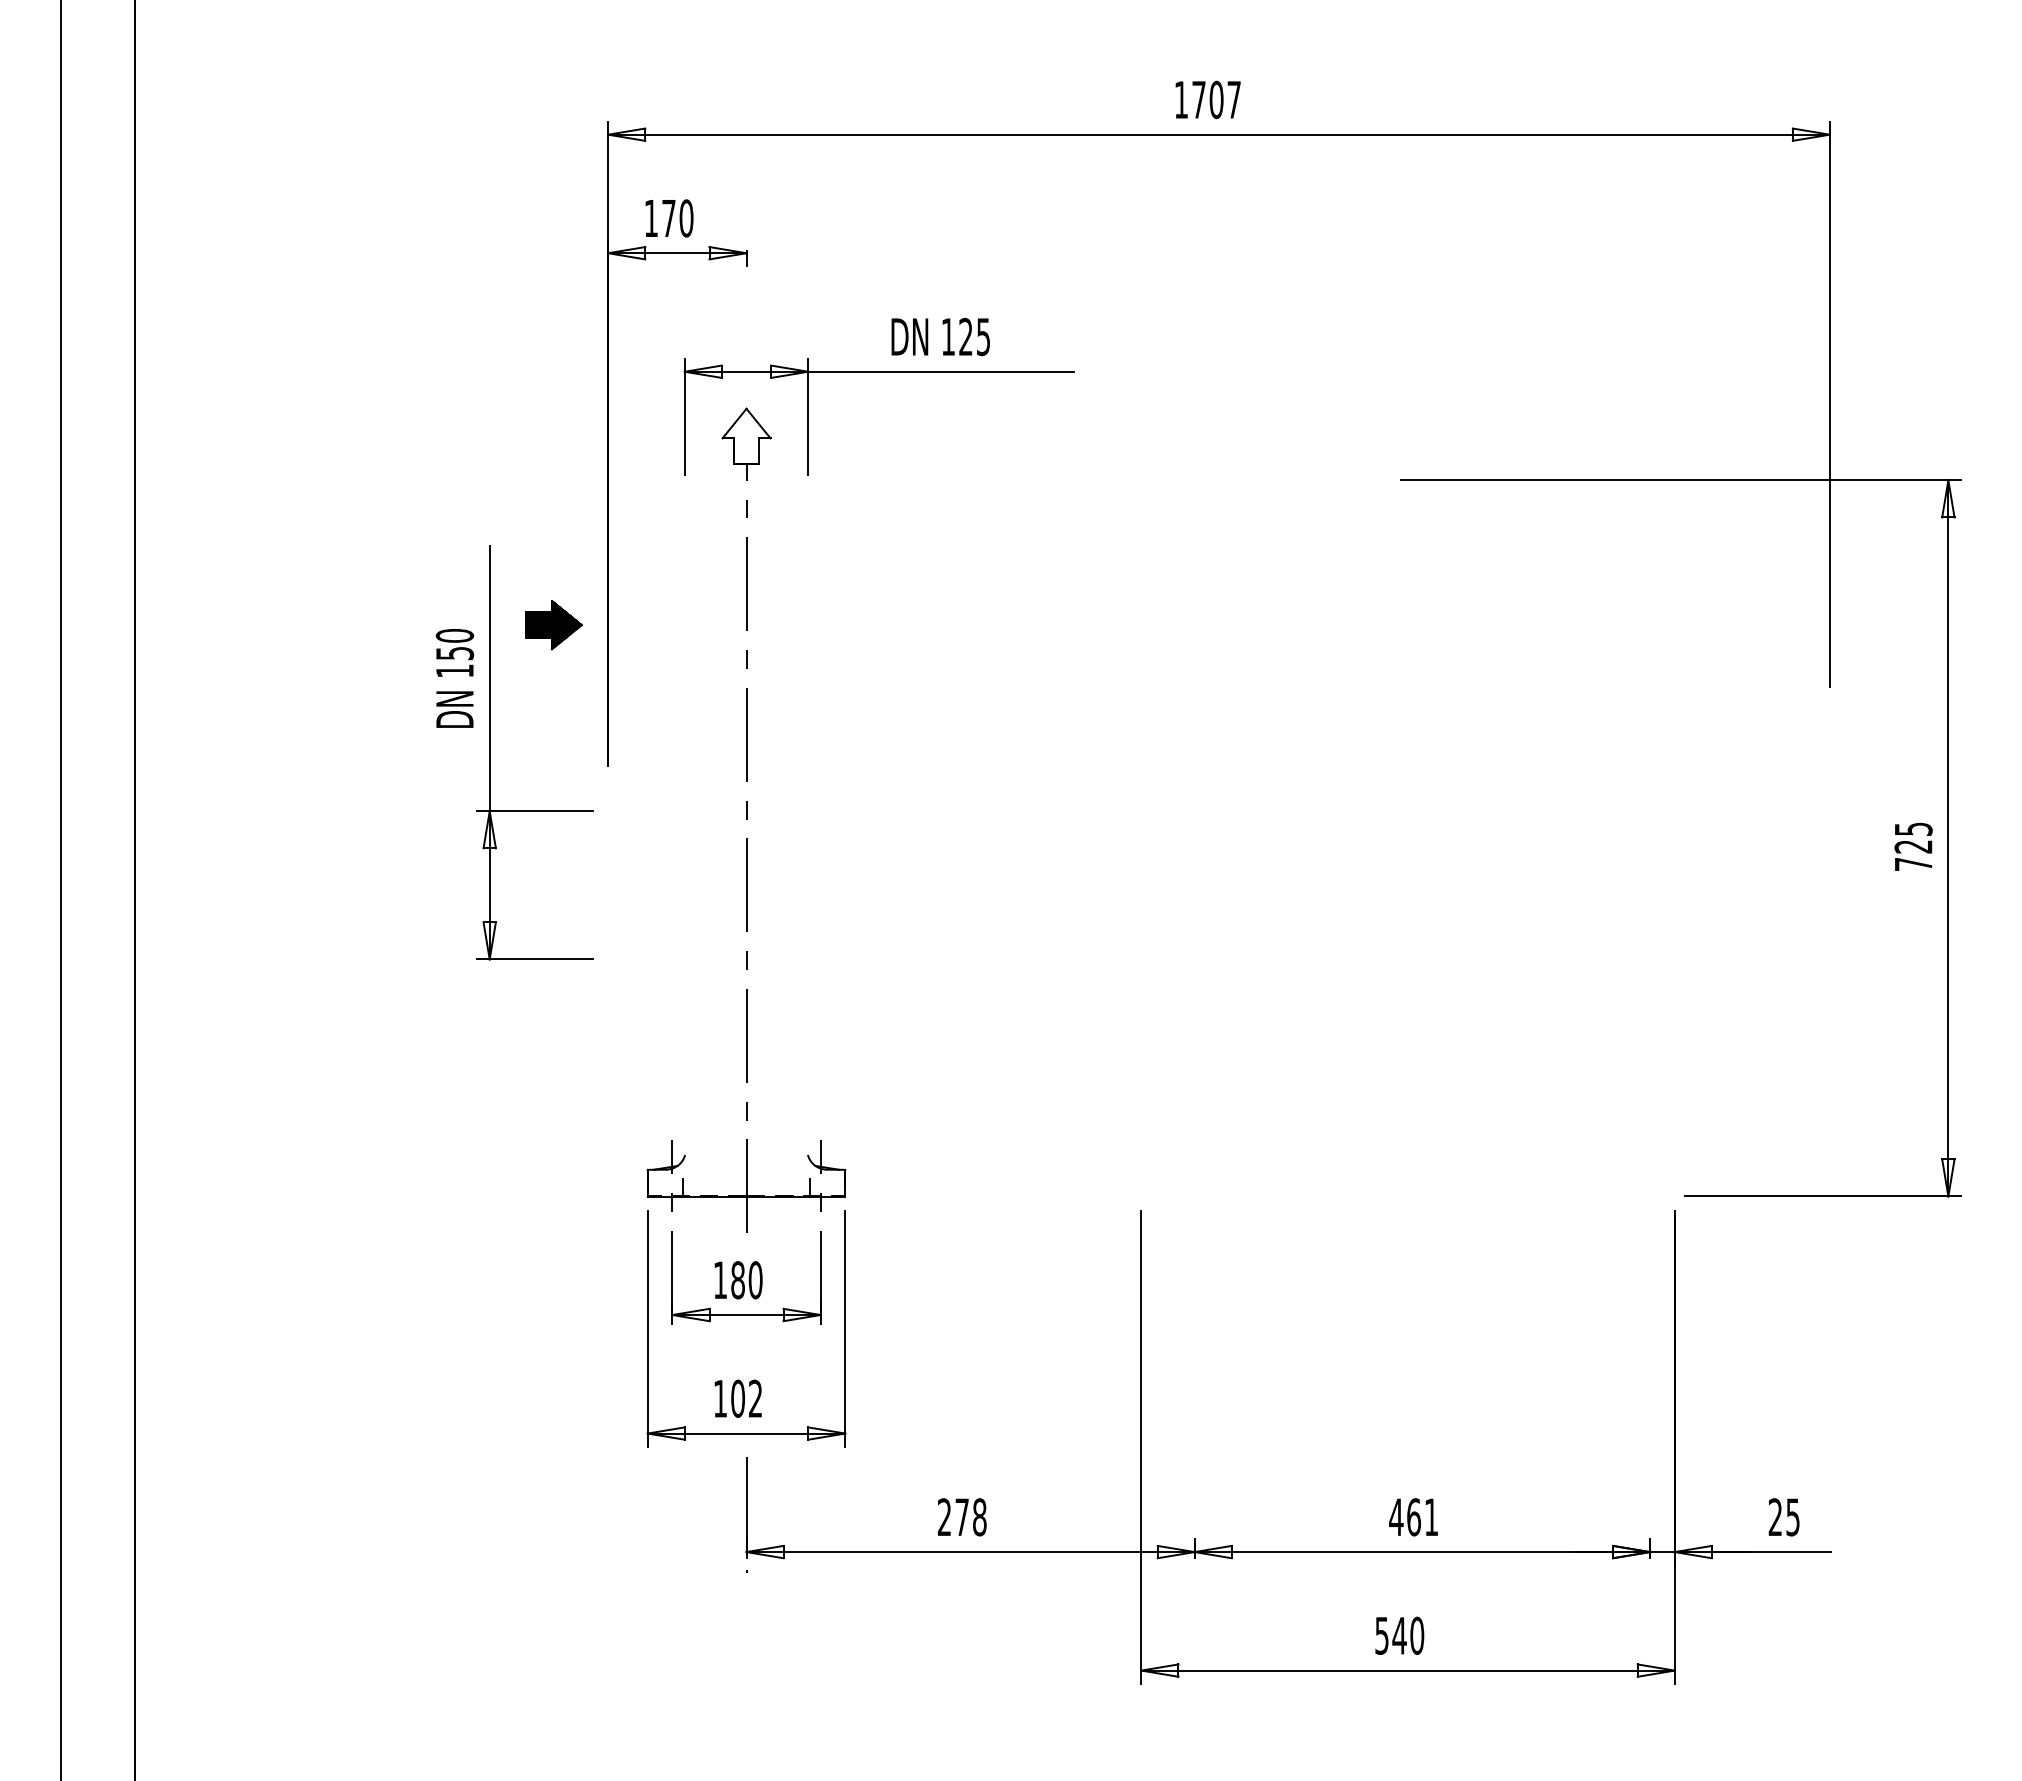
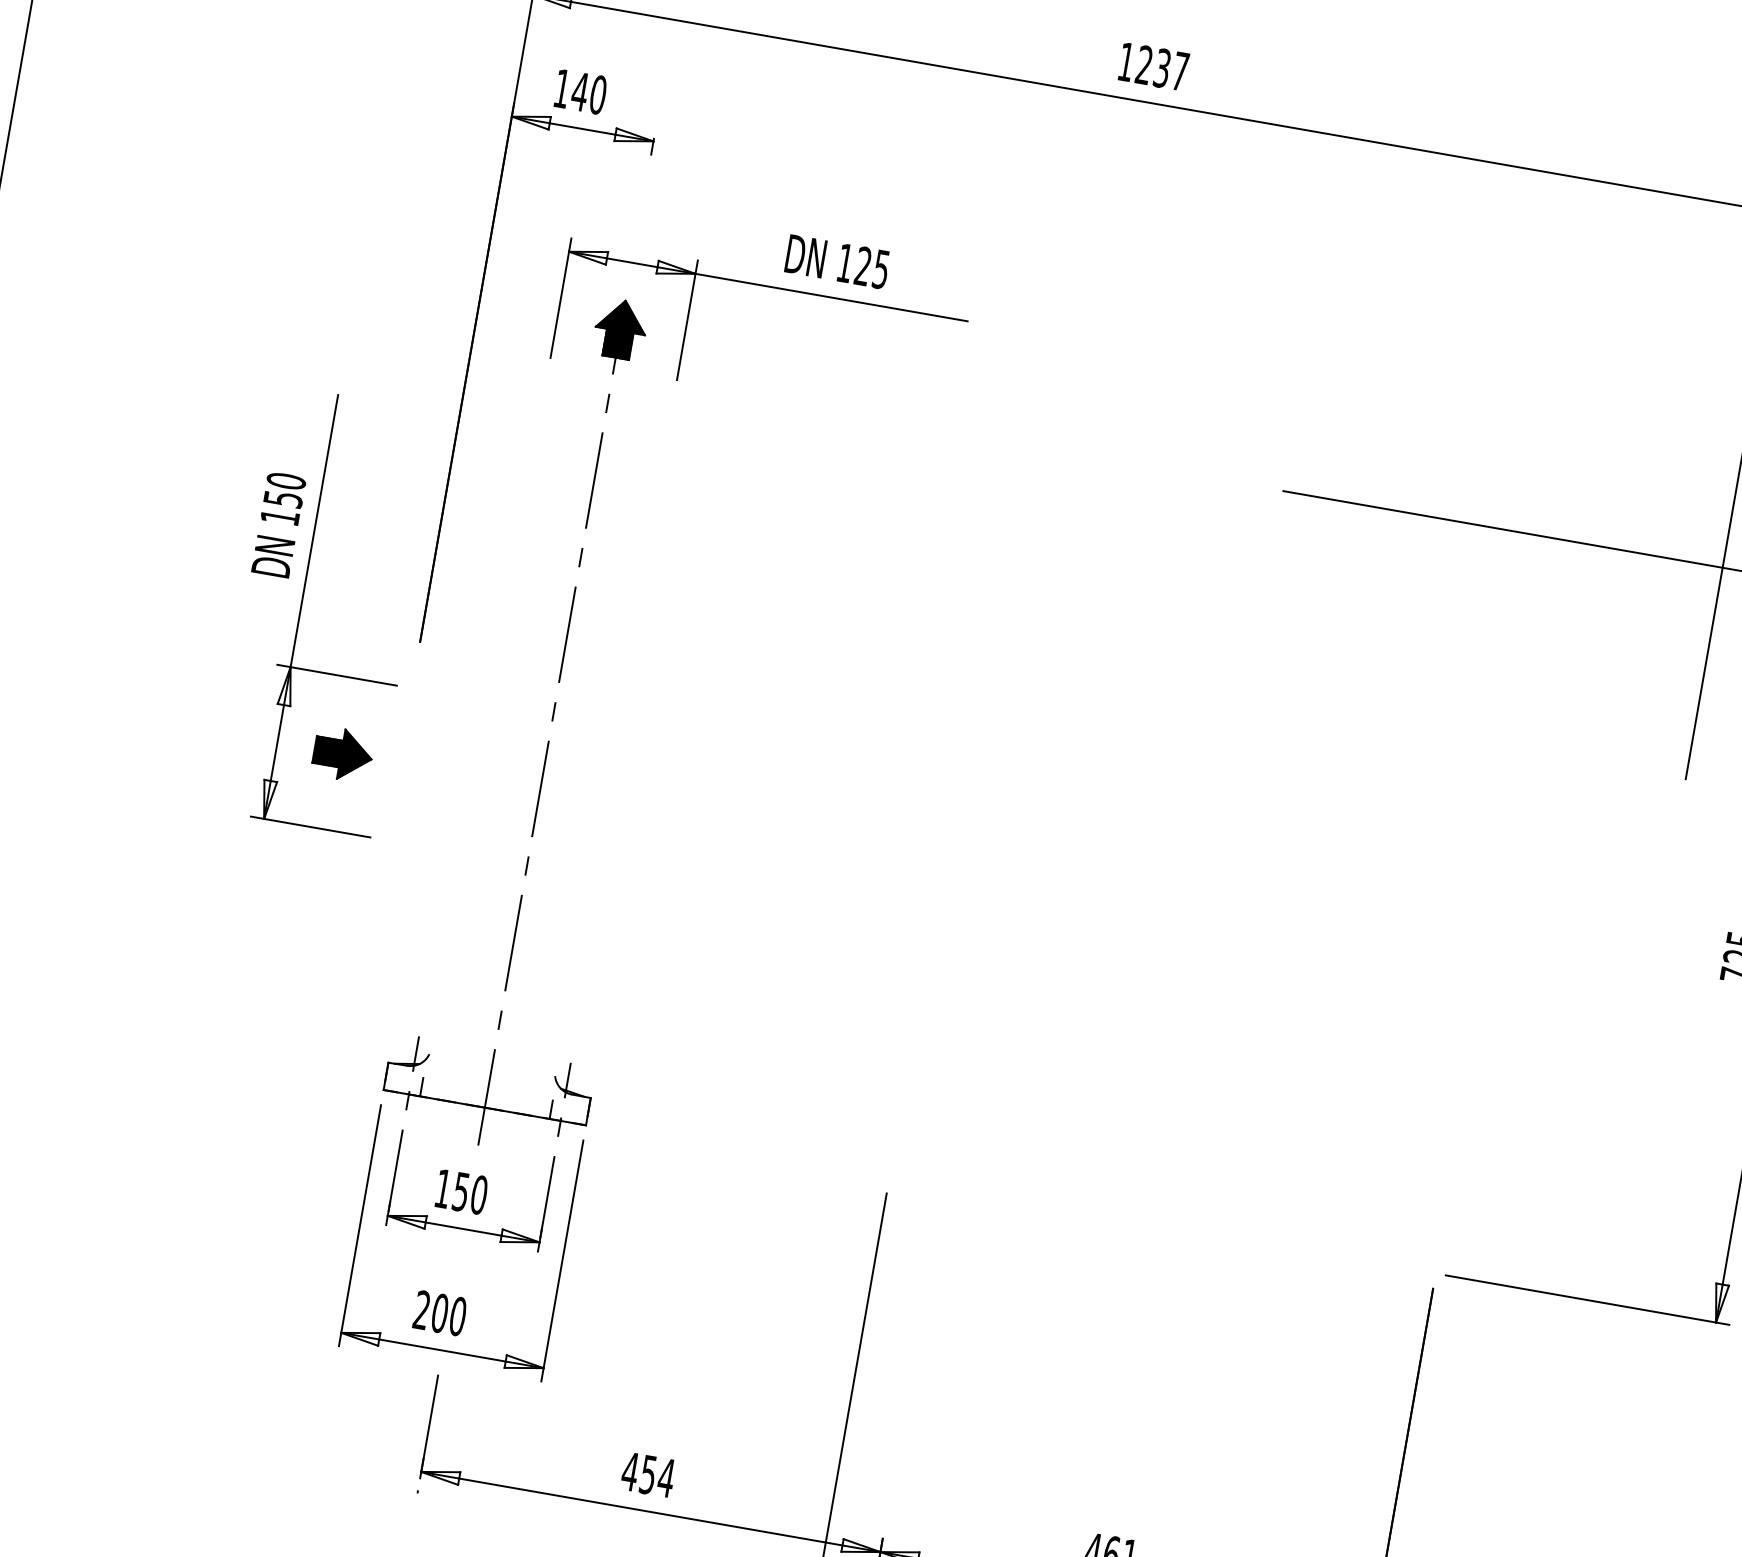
text: (1207, 99) -> (1153, 66), 1707 -> 1237
text: (668, 218) -> (579, 91), 170 -> 140
hatch: (746, 436) -> (620, 329), added
part: (553, 625) -> (342, 754), moved
text: (737, 1280) -> (460, 1192), 180 -> 150
text: (737, 1398) -> (439, 1312), 102 -> 200
text: (962, 1517) -> (648, 1475), 278 -> 454

